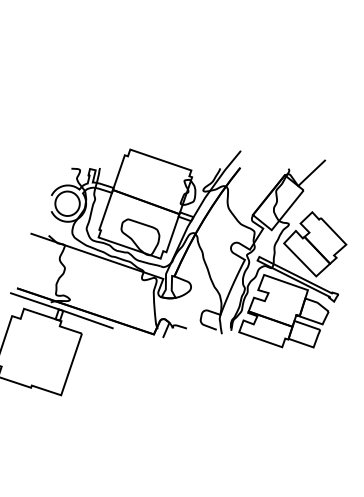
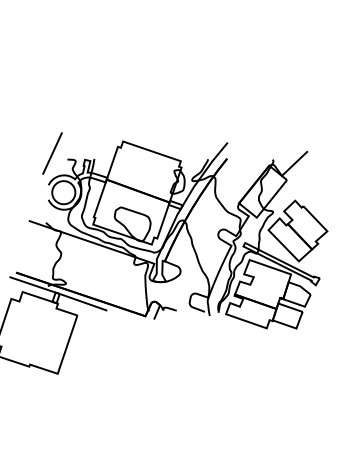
line: (55, 161) -> (52, 152), added

